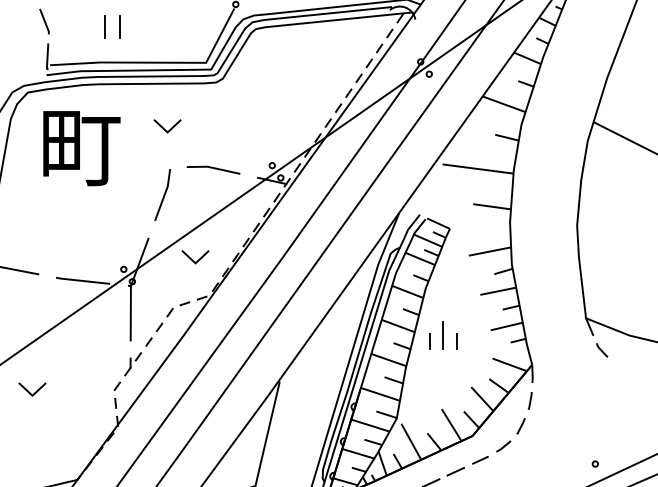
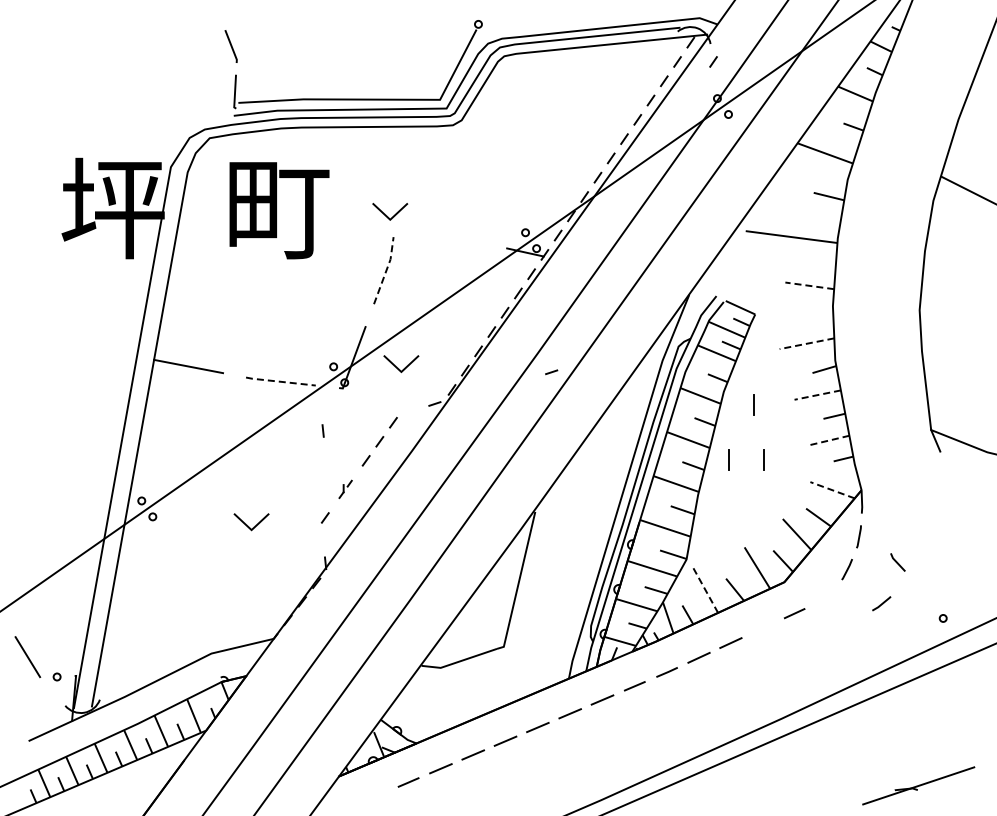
line: (105, 27) -> (309, 53), removed
line: (119, 27) -> (328, 53), removed
line: (417, 33) -> (713, 61), added
line: (164, 128) -> (386, 214), moved
line: (213, 168) -> (449, 236), removed
line: (164, 194) -> (386, 270), solid -> dashed
line: (491, 206) -> (809, 285), solid -> dashed
line: (489, 251) -> (806, 343), solid -> dashed
line: (198, 259) -> (405, 366), moved
line: (82, 280) -> (280, 381), solid -> dashed
line: (498, 291) -> (817, 395), solid -> dashed
line: (448, 298) -> (753, 404), added
line: (184, 303) -> (551, 372), moved
line: (130, 313) -> (342, 423), removed
line: (506, 326) -> (828, 440), solid -> dashed
line: (443, 334) -> (746, 451), removed
line: (601, 350) -> (897, 562), moved
part: (132, 364) -> (345, 489), size x0.6
line: (509, 365) -> (832, 490), solid -> dashed
line: (30, 392) -> (248, 525), moved
line: (115, 402) -> (322, 430), moved
line: (411, 441) -> (705, 589), solid -> dashed
line: (503, 446) -> (881, 603), moved
line: (455, 471) -> (762, 628), removed

